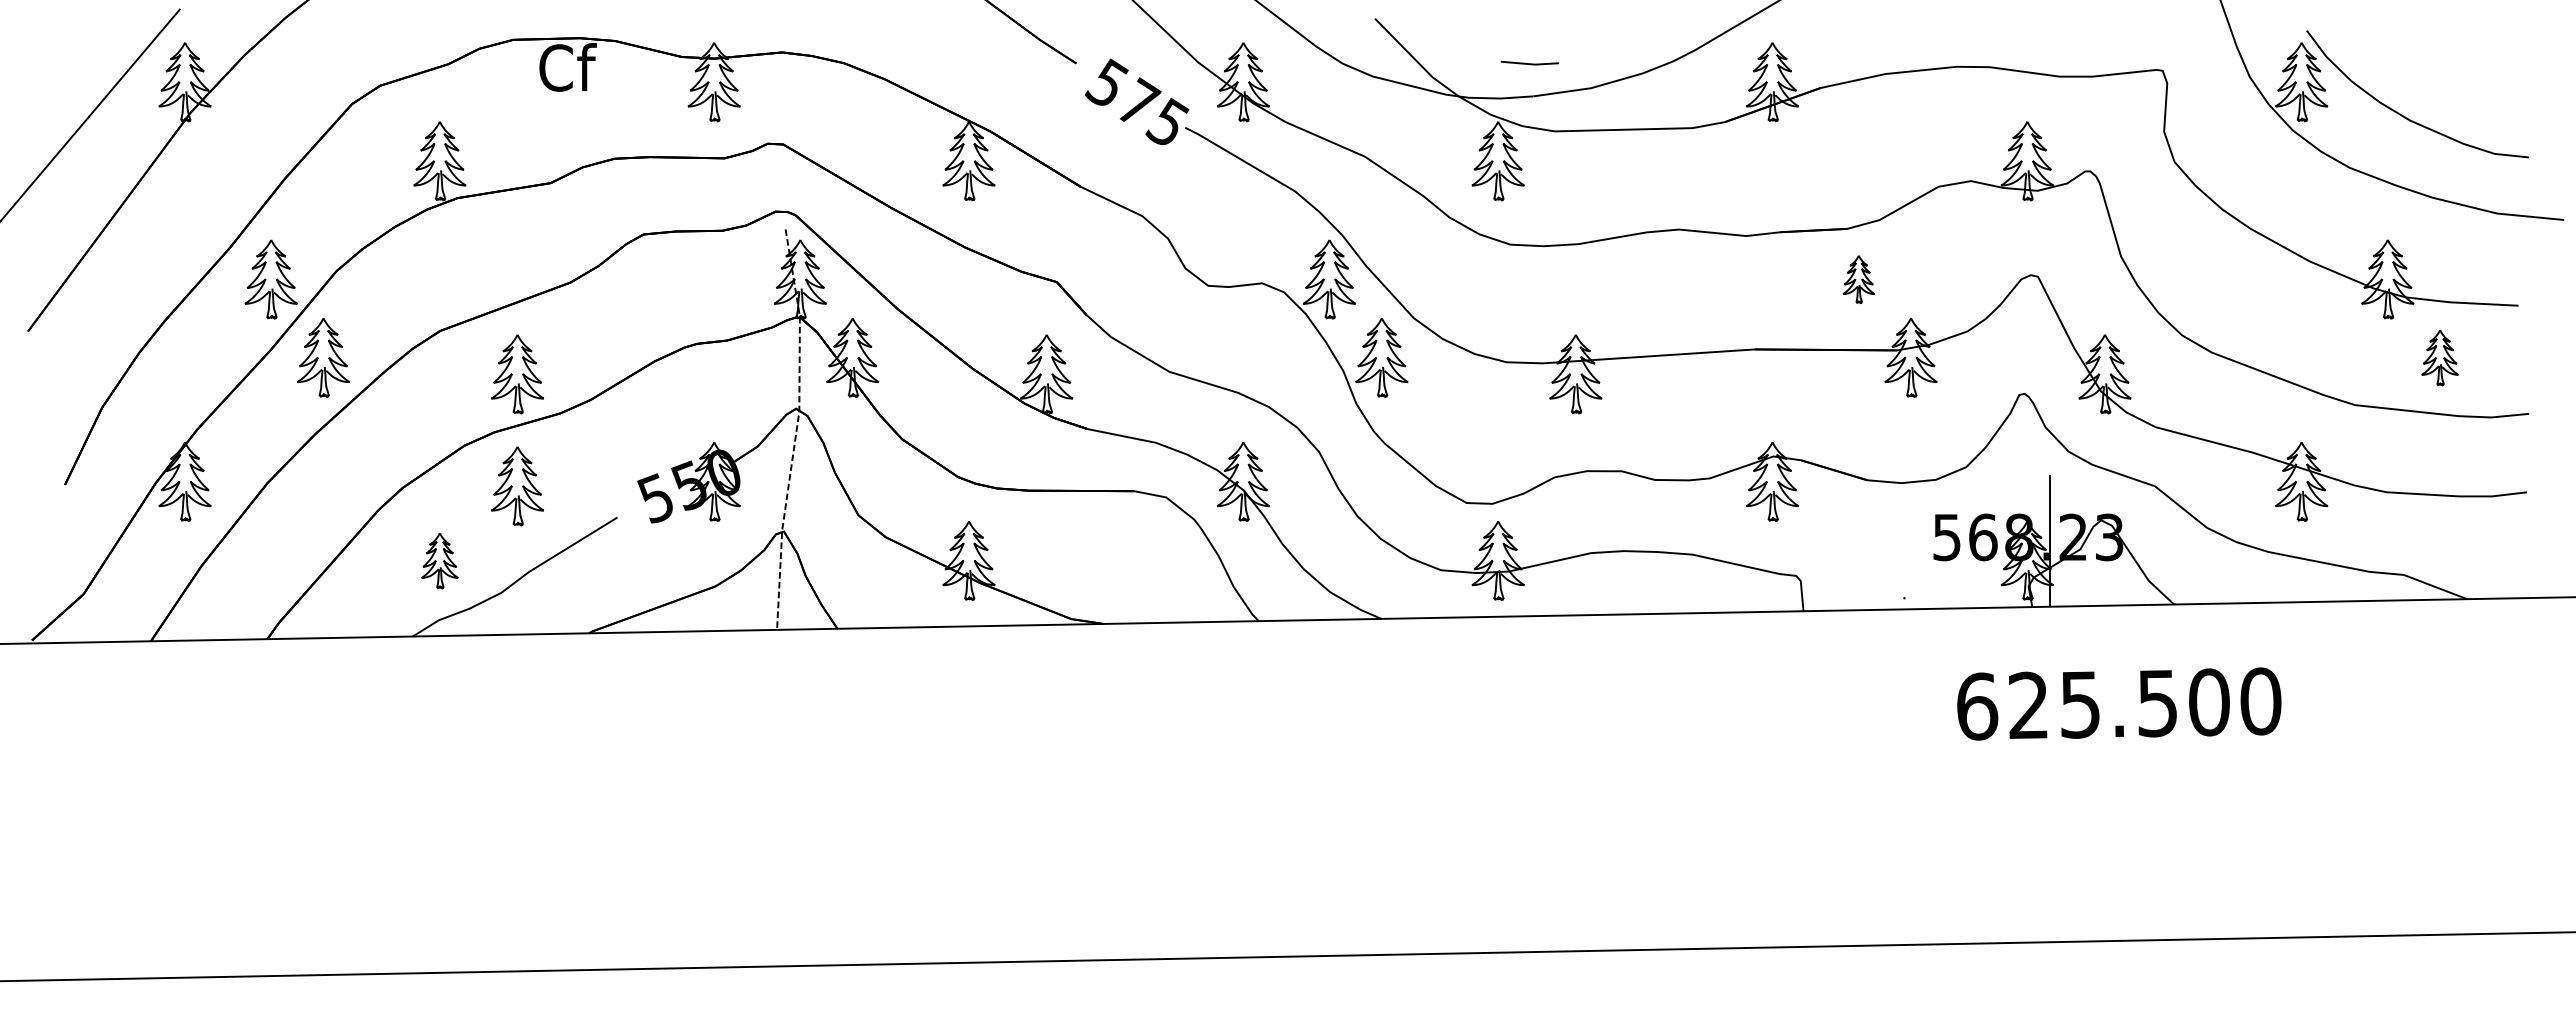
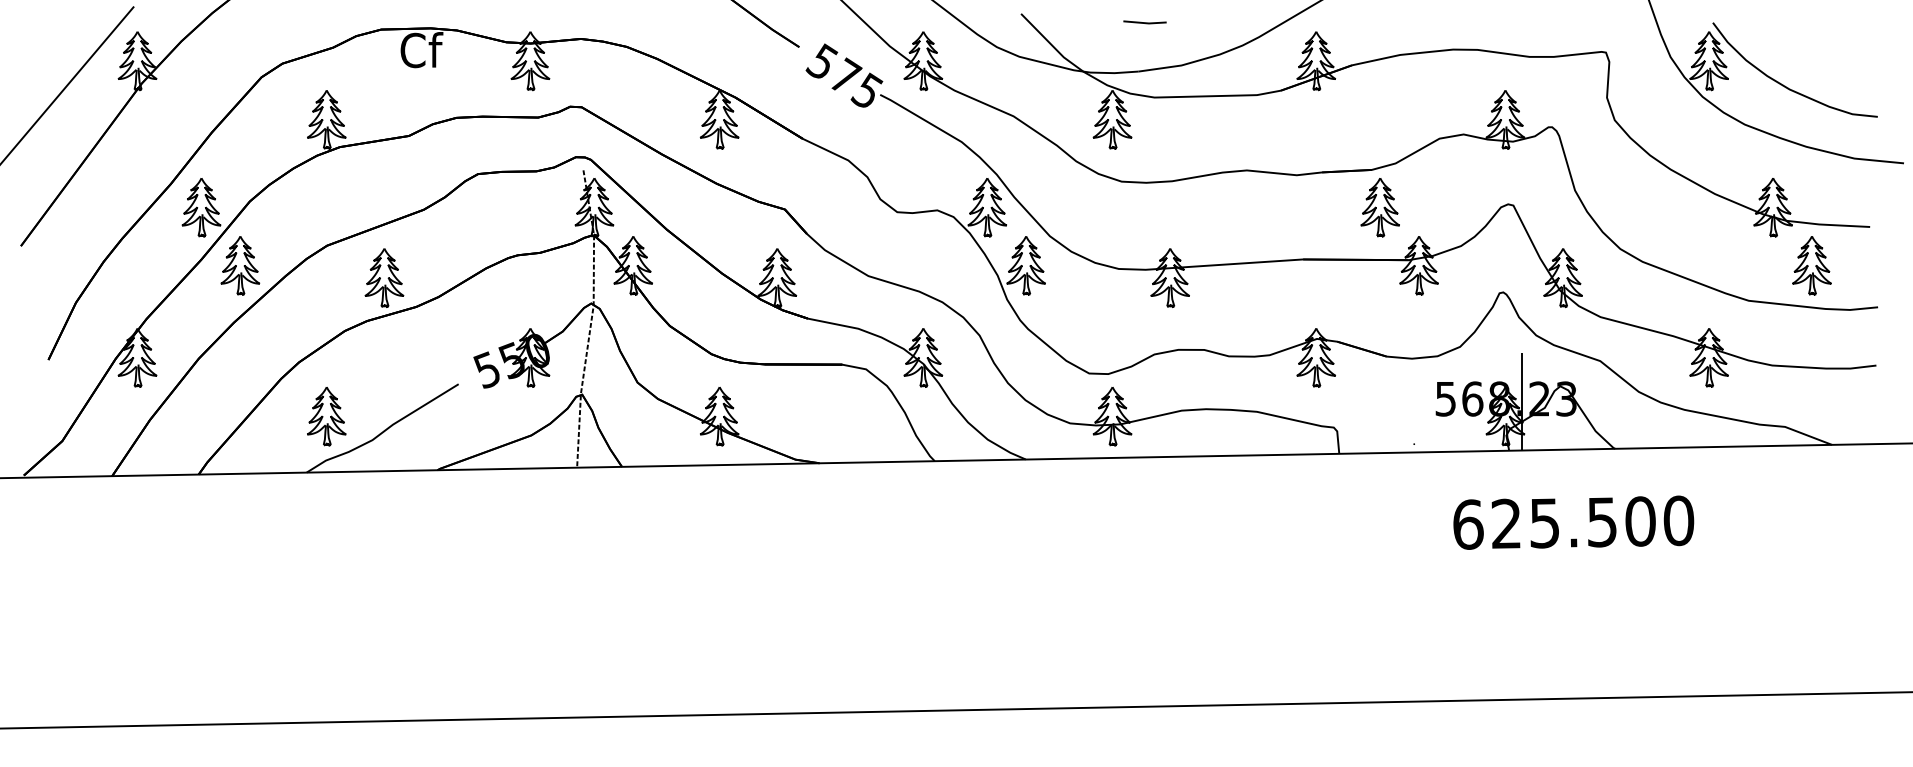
line: (1529, 63) -> (1144, 22), moved
part: (1858, 279) -> (1380, 207), size x1.67
part: (2439, 357) -> (1811, 265), size x1.43
part: (517, 486) -> (384, 361), removed
part: (439, 560) -> (326, 416), size x1.43

